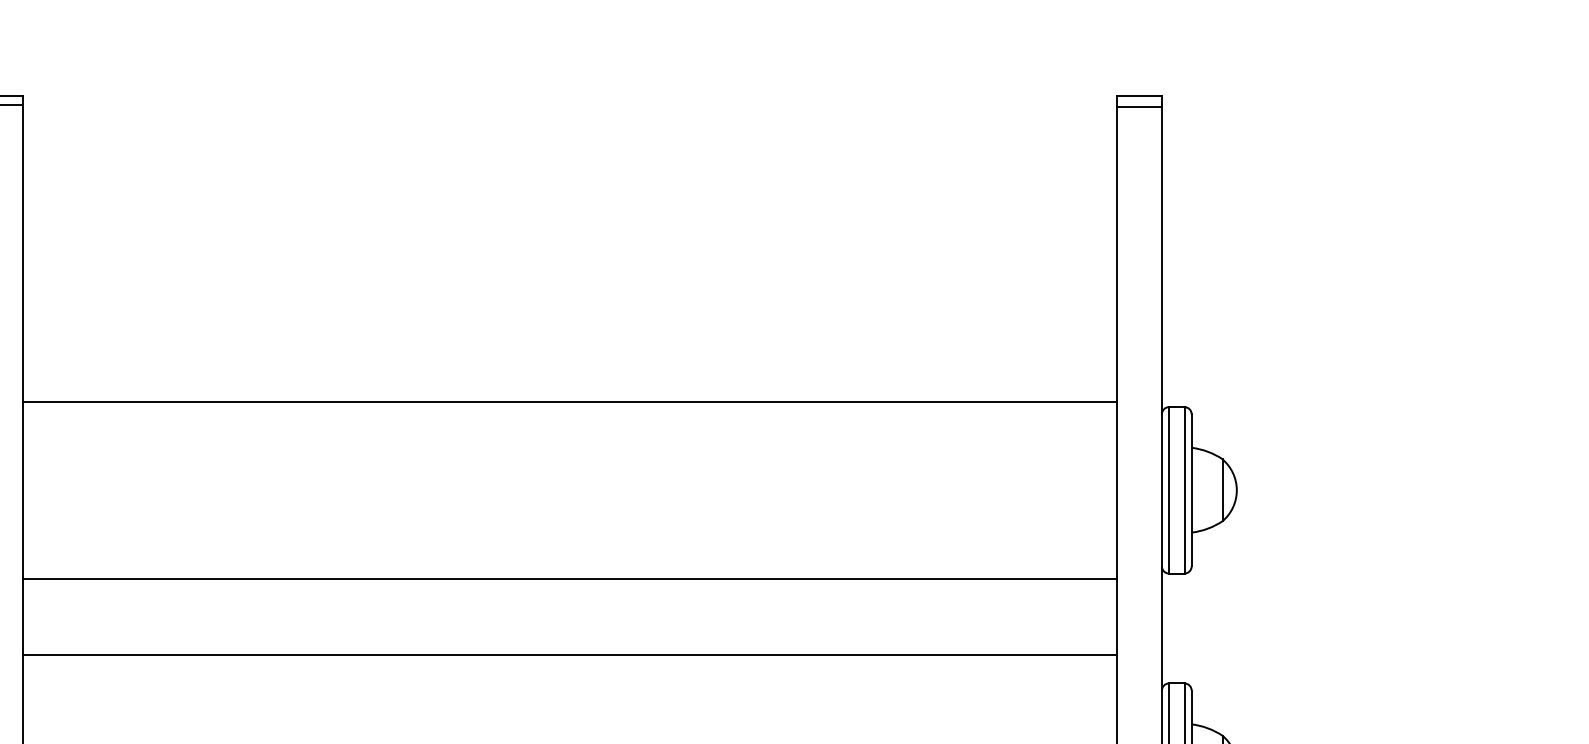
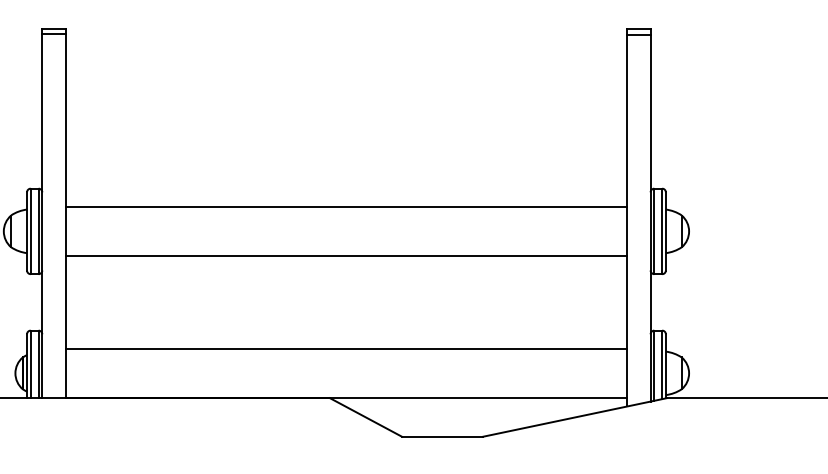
line: (569, 402) -> (346, 207), moved
line: (569, 578) -> (346, 255), moved
line: (569, 653) -> (346, 348), moved

